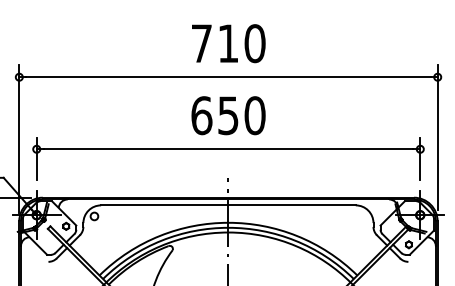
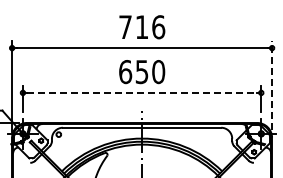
text: (254, 44) -> (158, 27), 710 -> 716
line: (438, 137) -> (272, 85), solid -> dashed
line: (229, 148) -> (142, 92), solid -> dashed

